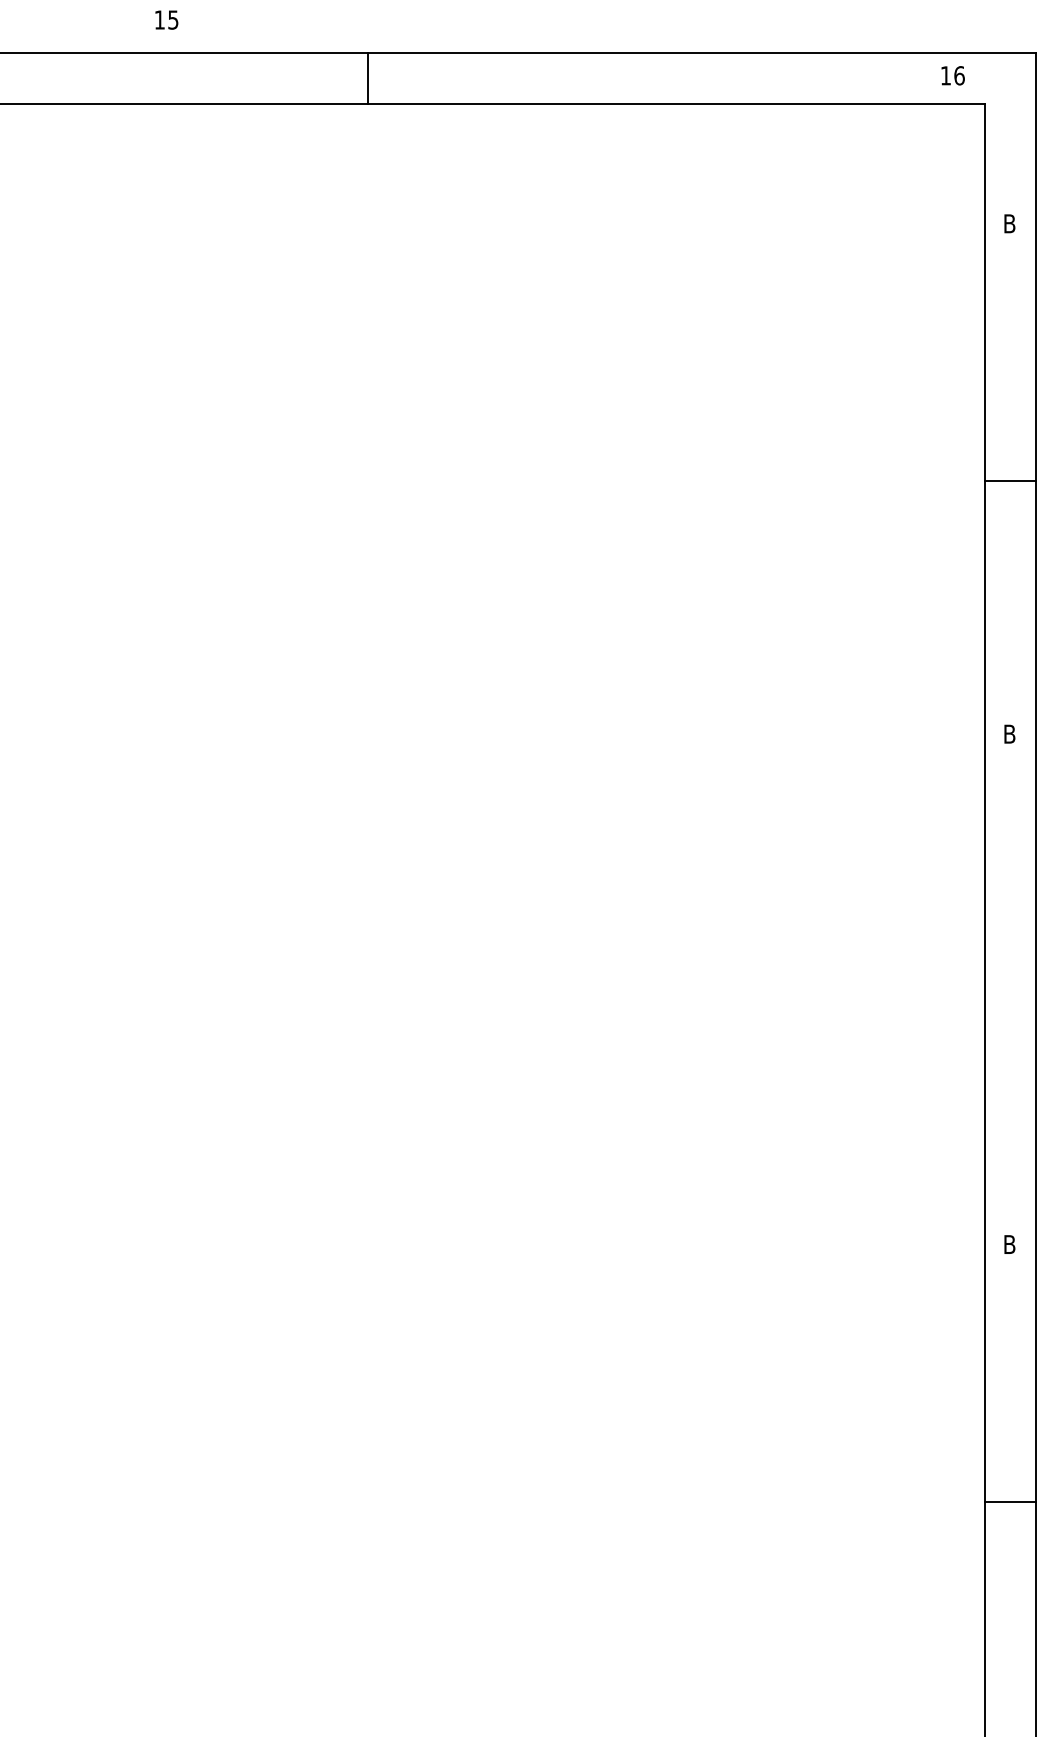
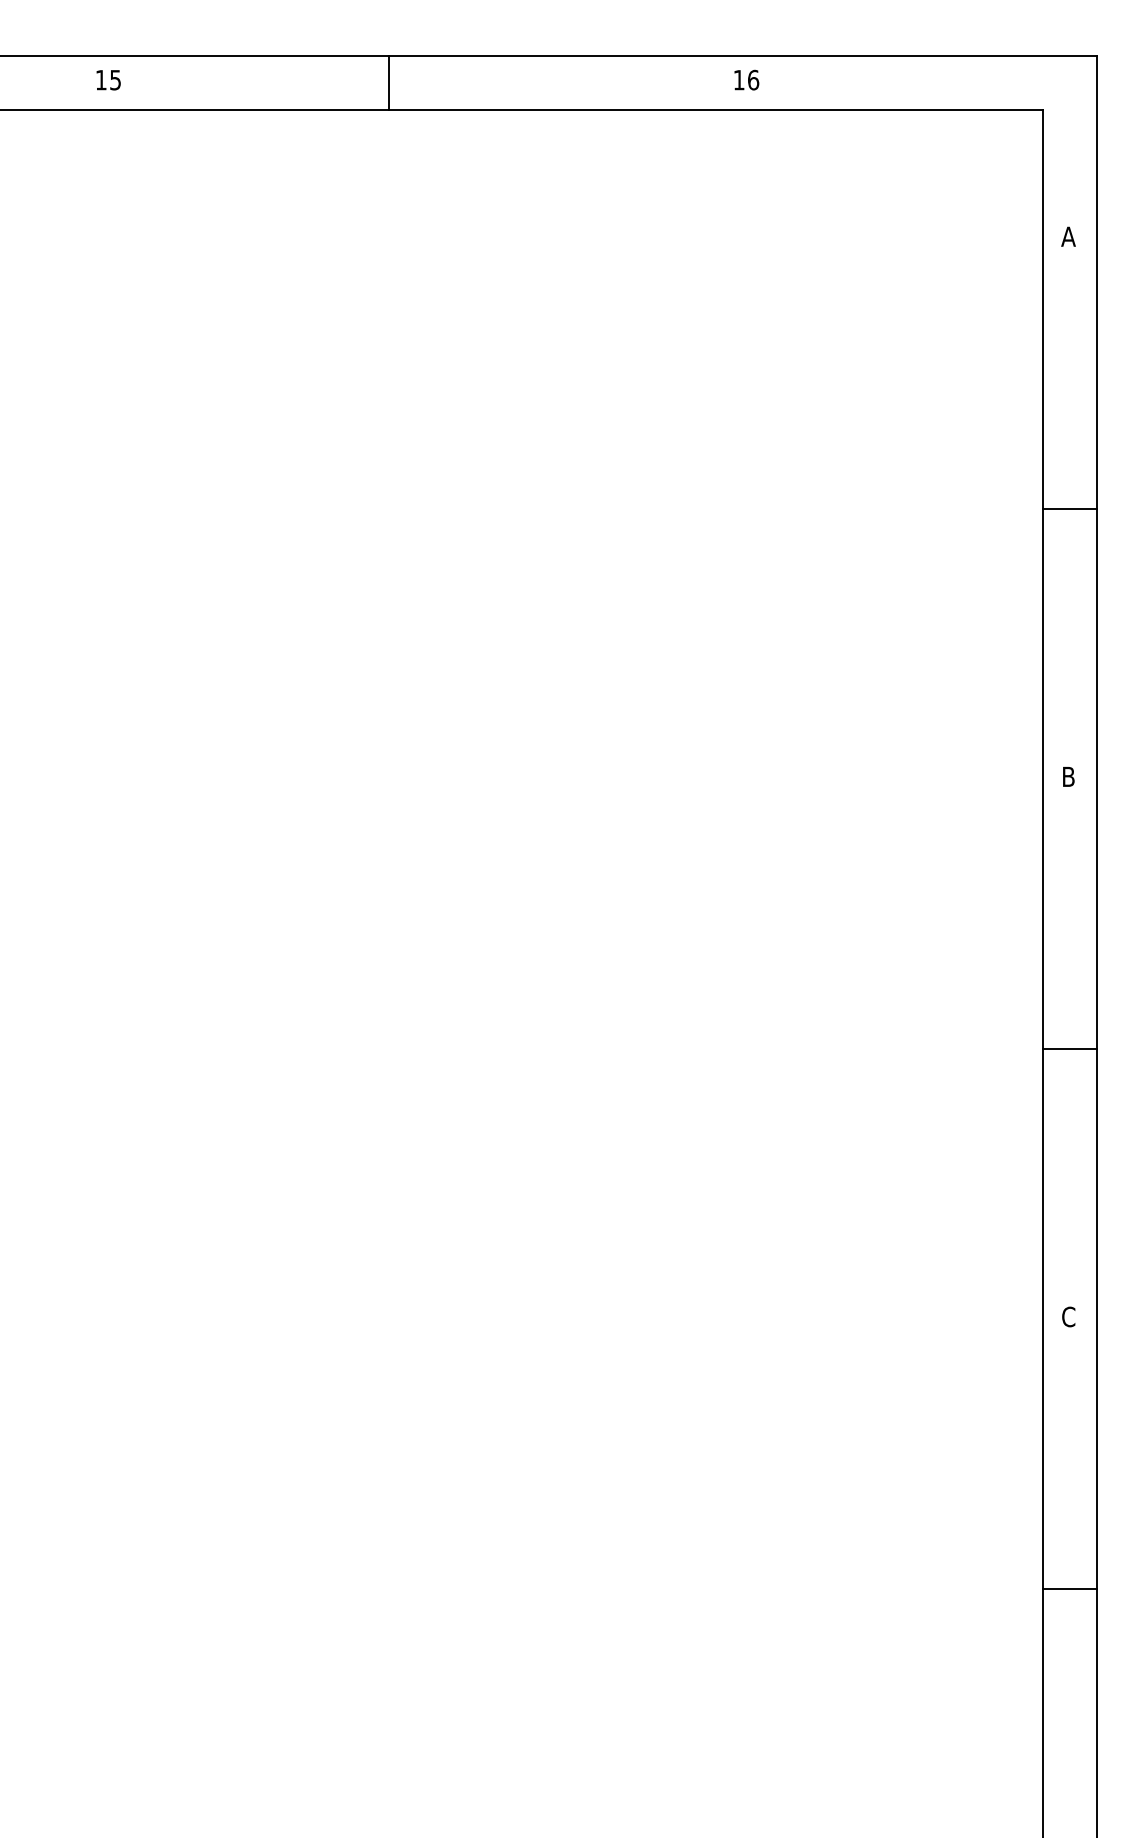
text: (166, 20) -> (108, 80), moved
text: (952, 75) -> (746, 79), moved
text: (1009, 223) -> (1068, 236), B -> A
line: (1010, 991) -> (1069, 1049), added
text: (1009, 1244) -> (1068, 1316), B -> C

